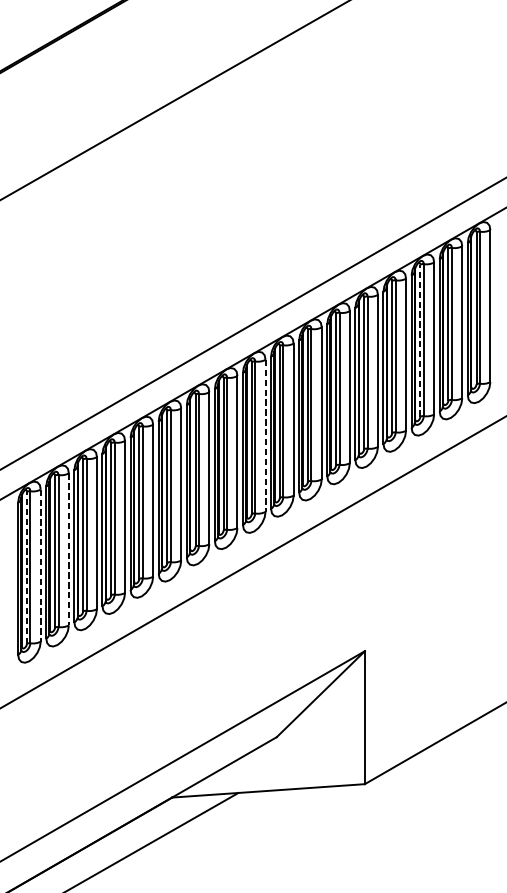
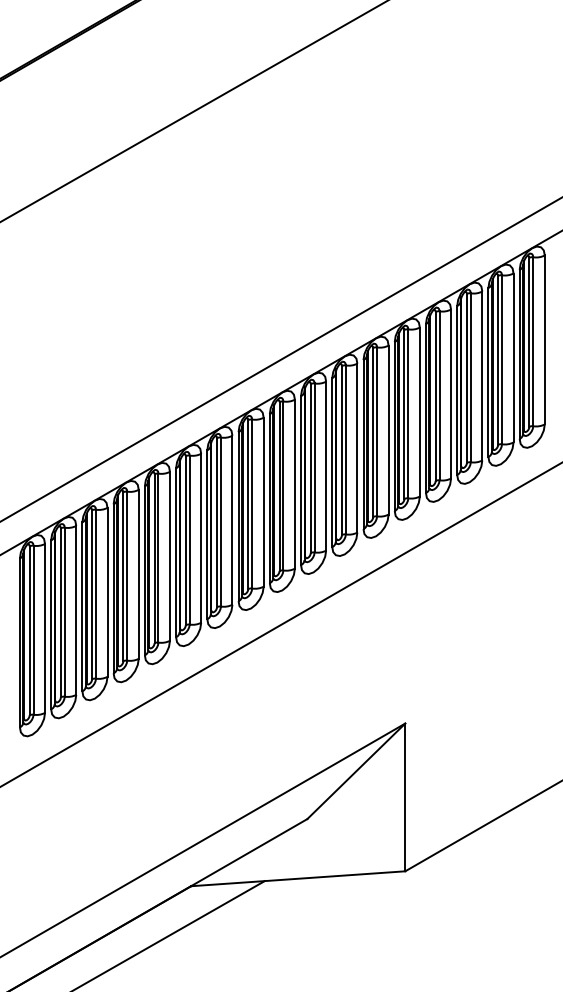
line: (419, 339) -> (466, 377), dashed -> solid
line: (265, 436) -> (294, 484), dashed -> solid
line: (69, 549) -> (76, 610), dashed -> solid
line: (41, 565) -> (45, 628), dashed -> solid
line: (26, 567) -> (29, 630), dashed -> solid

